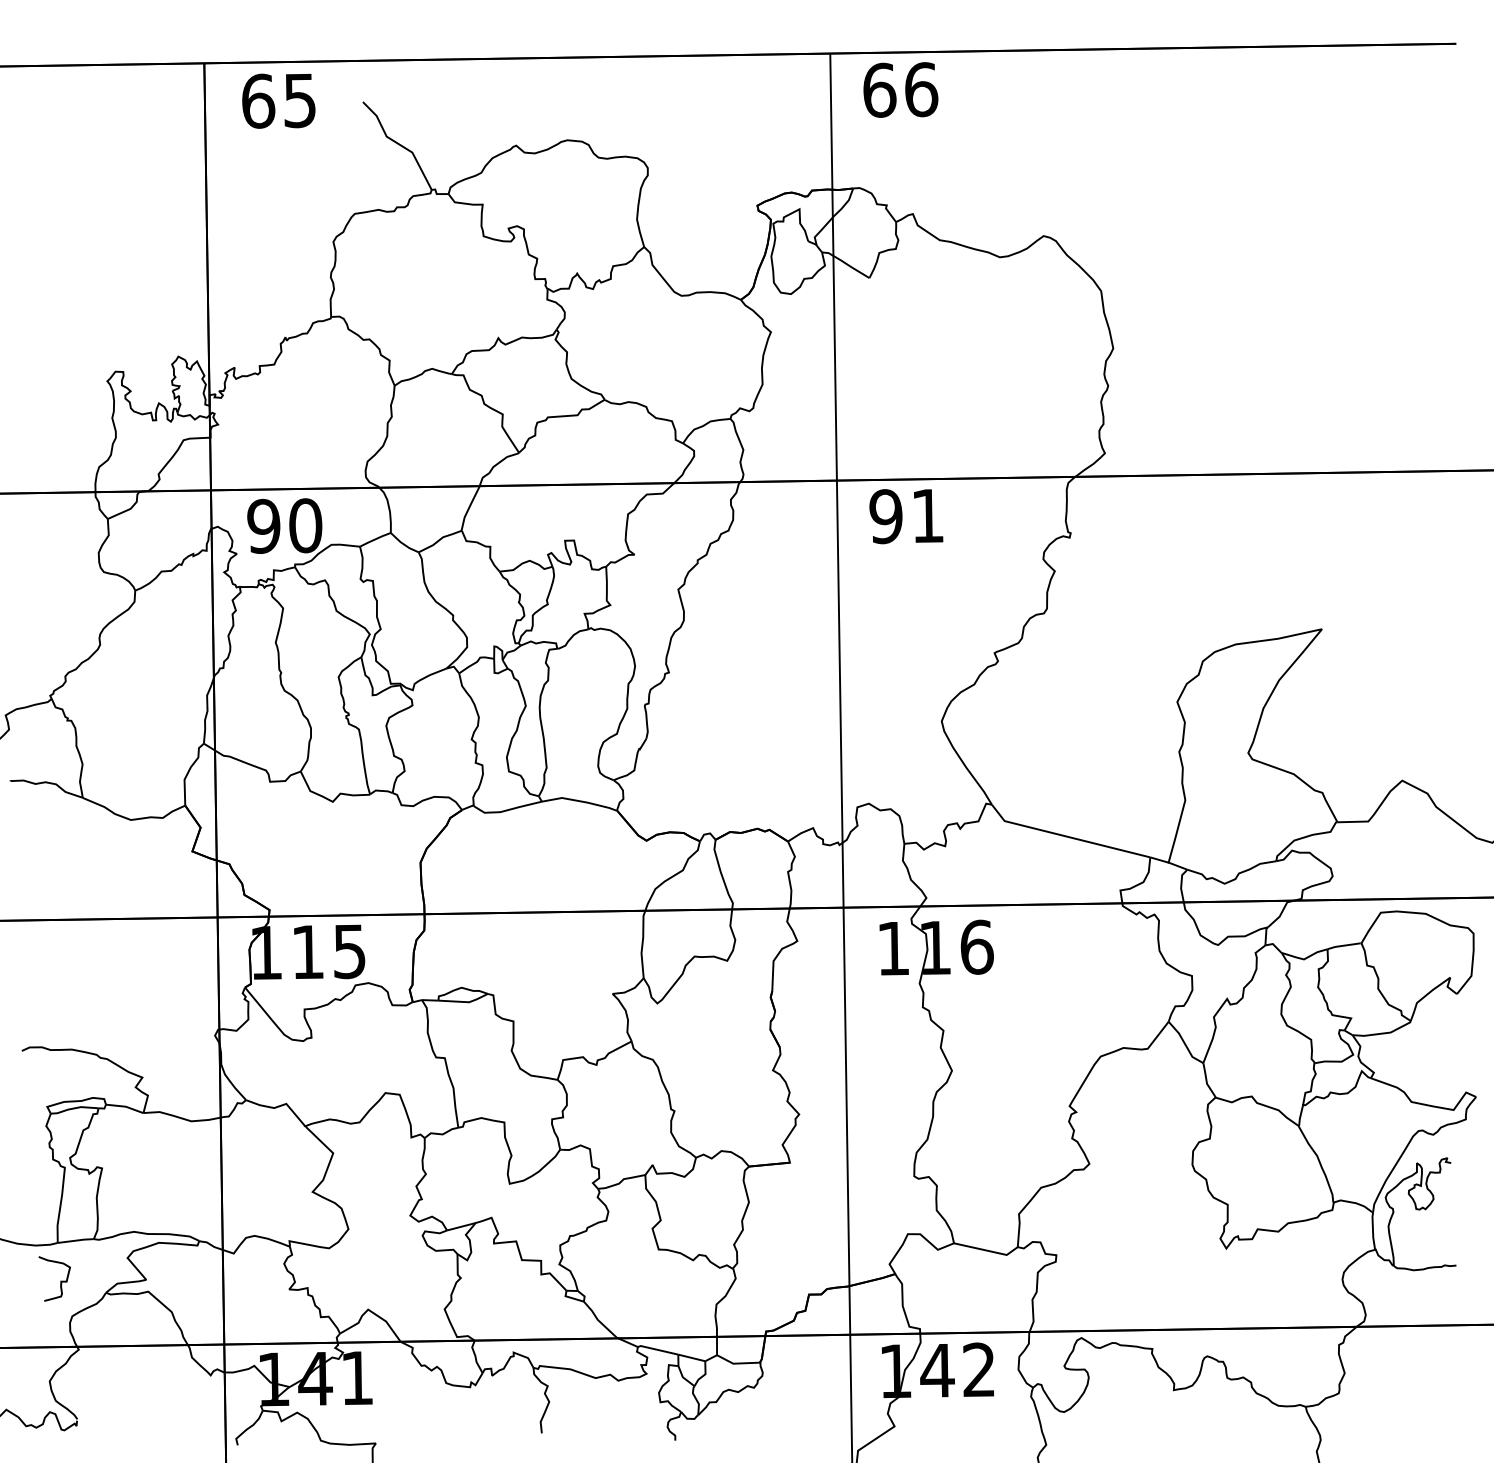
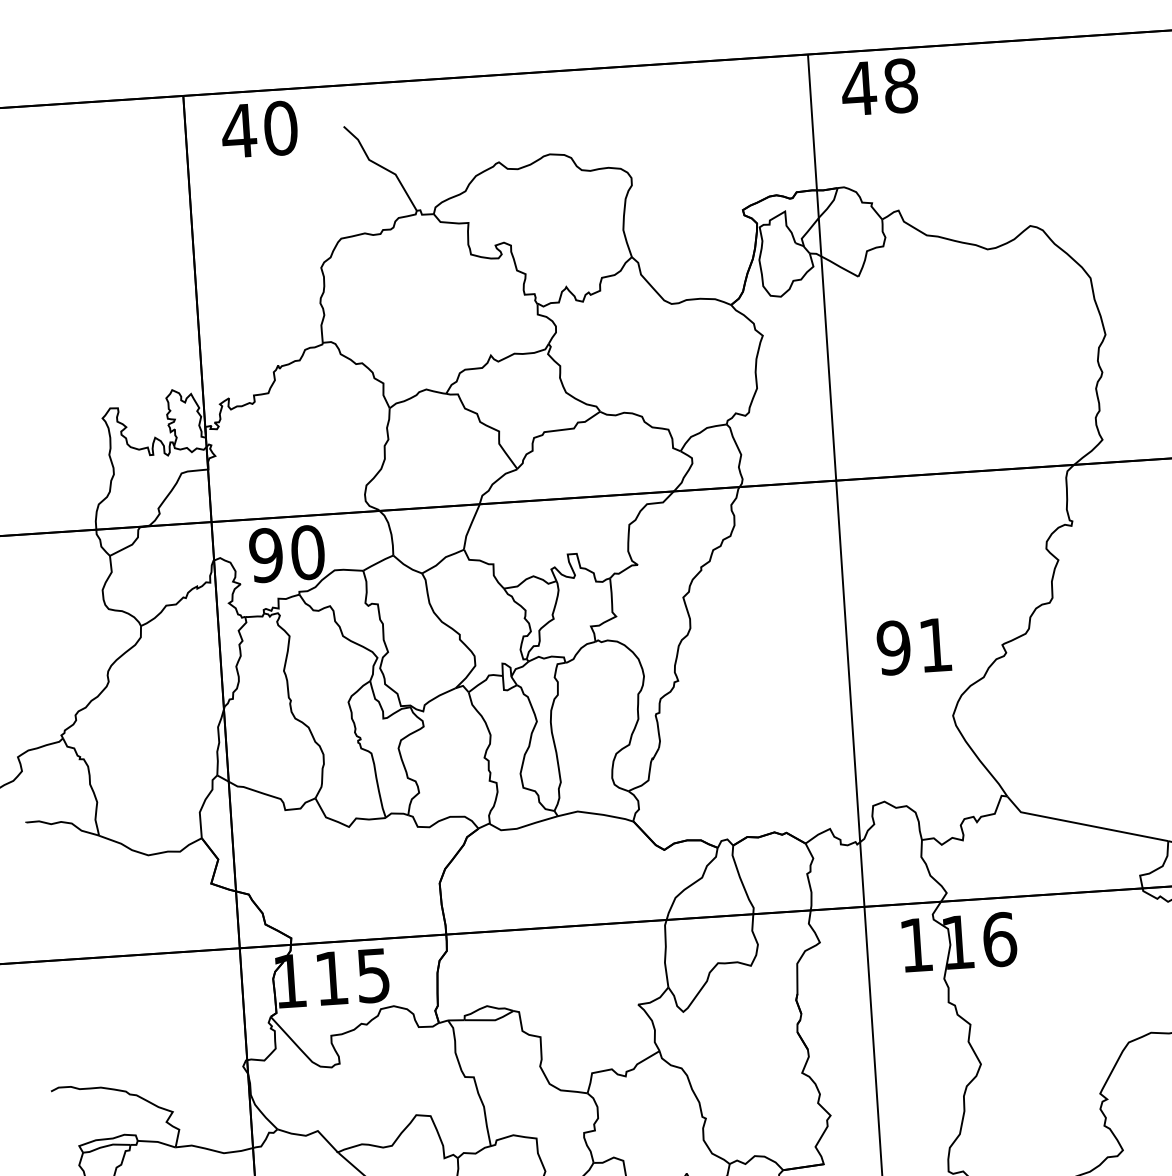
text: (900, 89) -> (879, 86), 66 -> 48
text: (278, 100) -> (259, 129), 65 -> 40
text: (906, 516) -> (914, 646), moved

